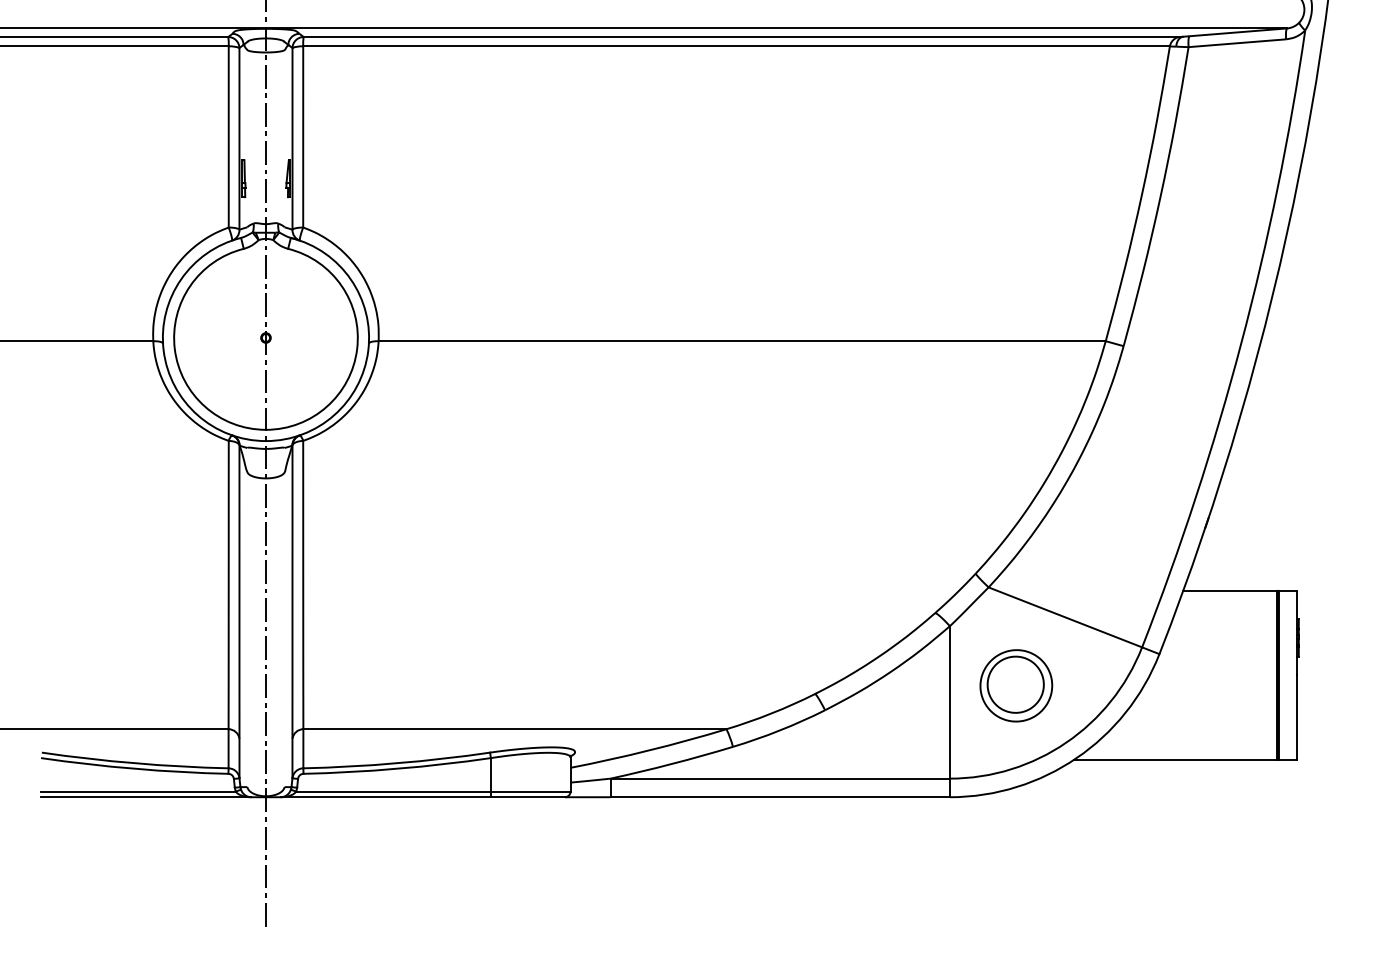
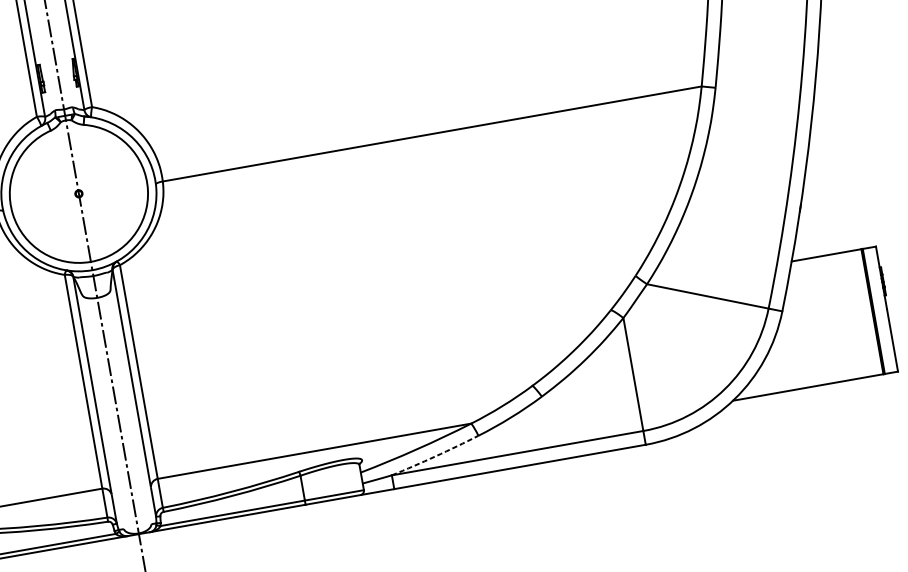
part: (1016, 685) -> (680, 353), removed
arc: (672, 763) -> (435, 456), solid -> dashed

